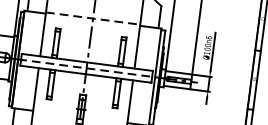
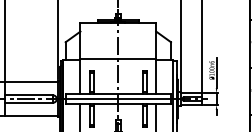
line: (93, 19) -> (118, 59), dashed -> solid
line: (86, 68) -> (118, 99), dashed -> solid

